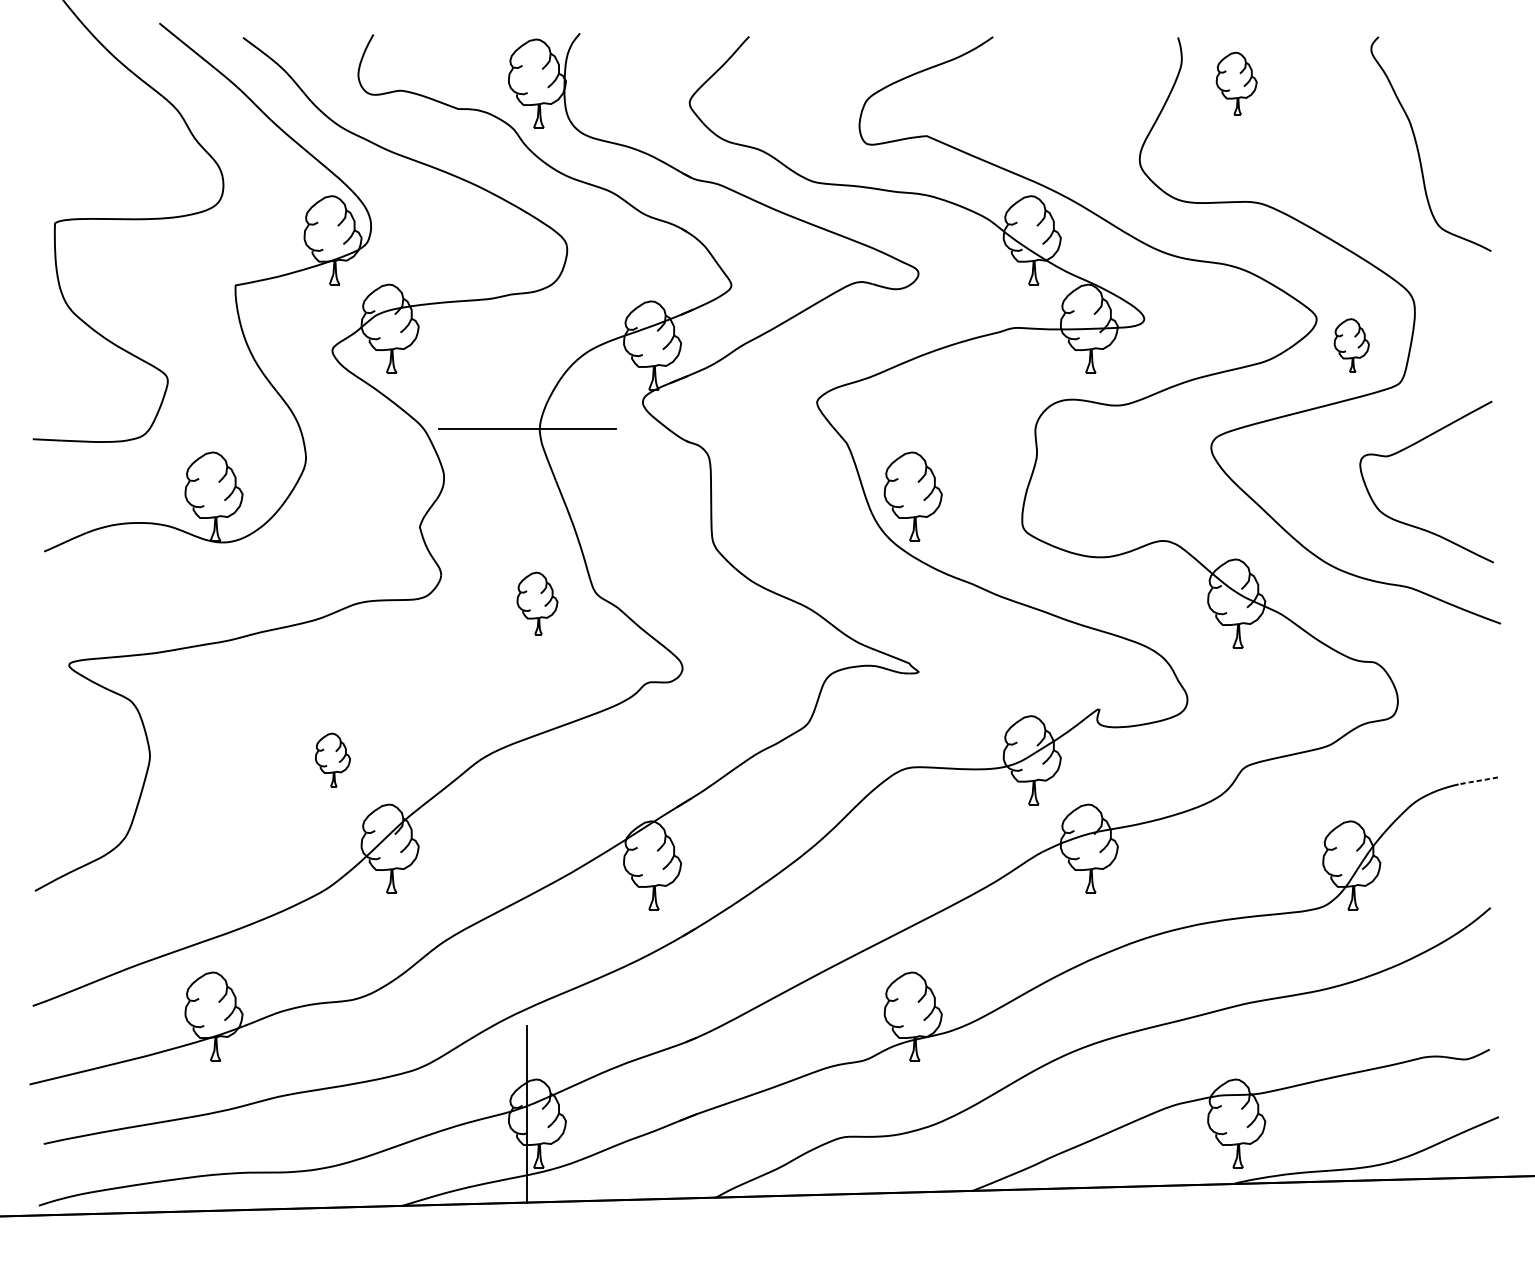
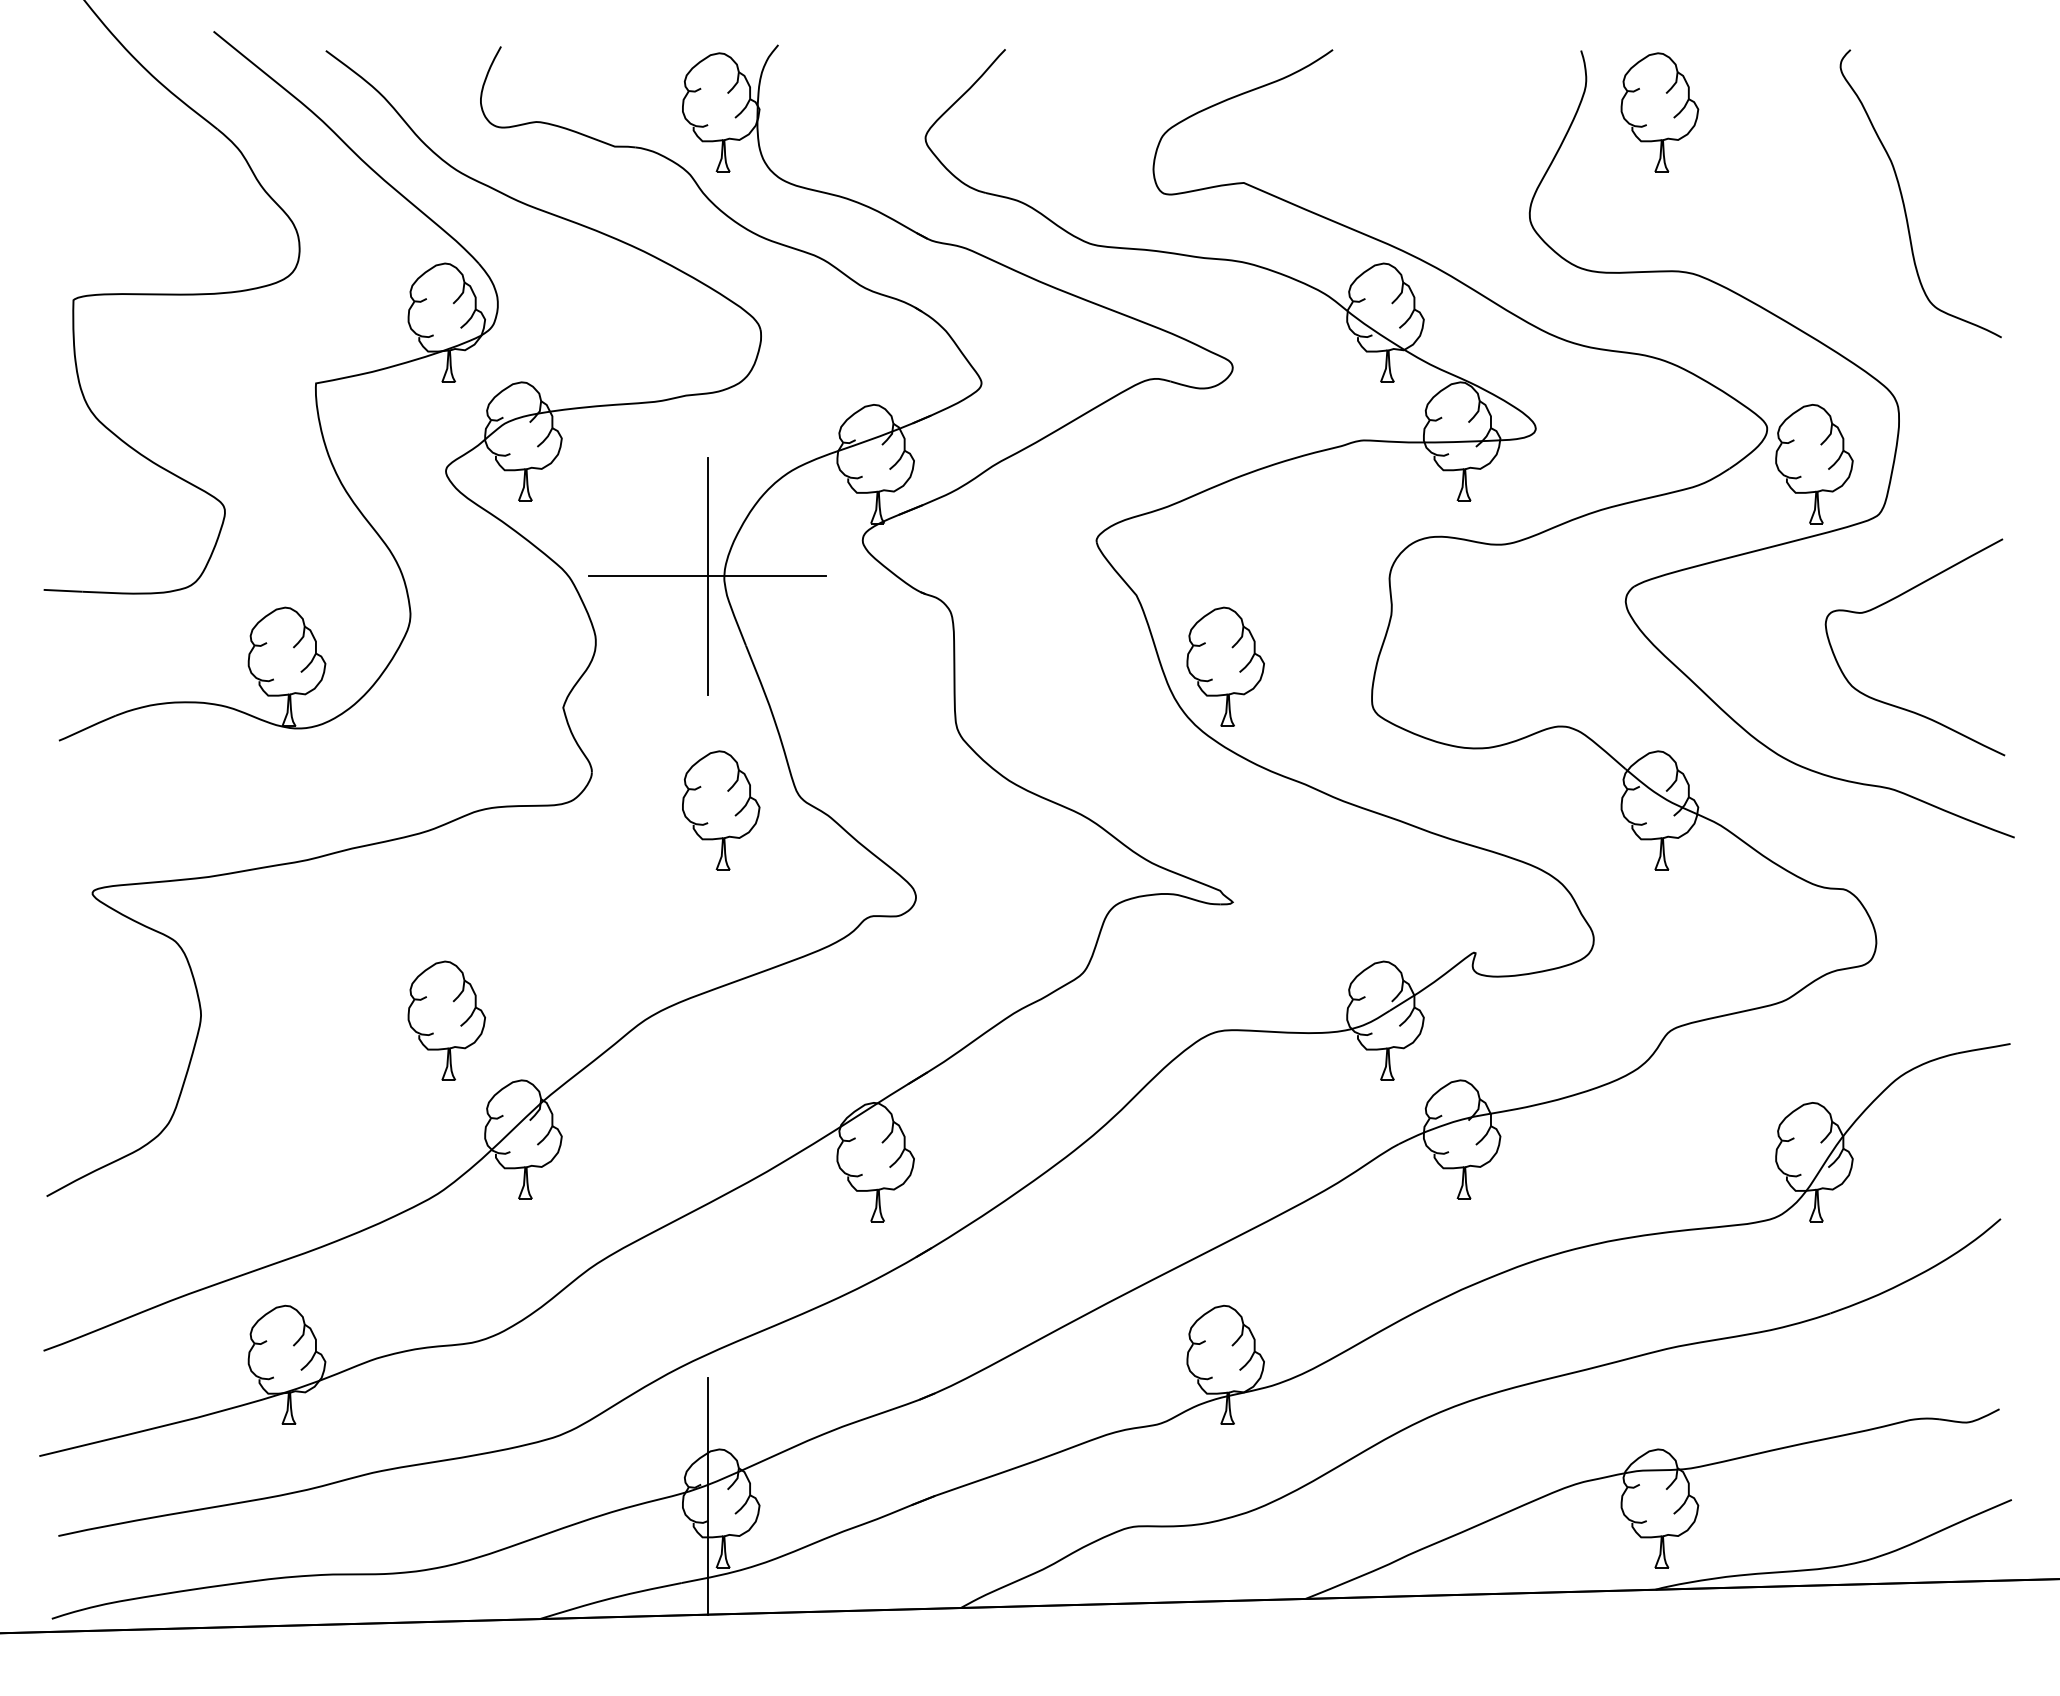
part: (1236, 83) -> (1659, 112), size x1.43
part: (1351, 345) -> (1814, 464), size x1.67
line: (527, 428) -> (707, 575), added
part: (537, 603) -> (721, 810), size x1.43
part: (332, 759) -> (446, 1020), size x1.67
line: (1478, 780) -> (1984, 1048), dashed -> solid

